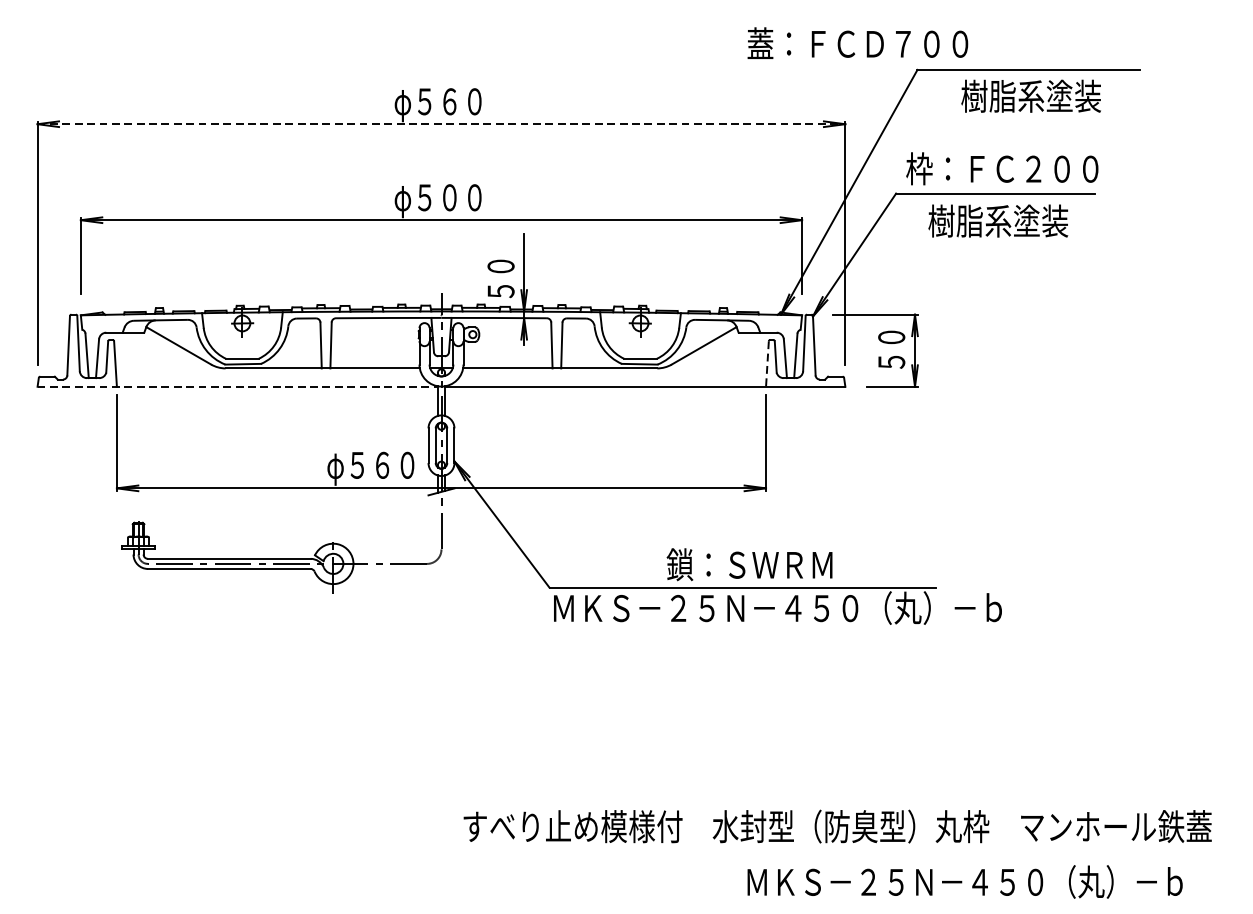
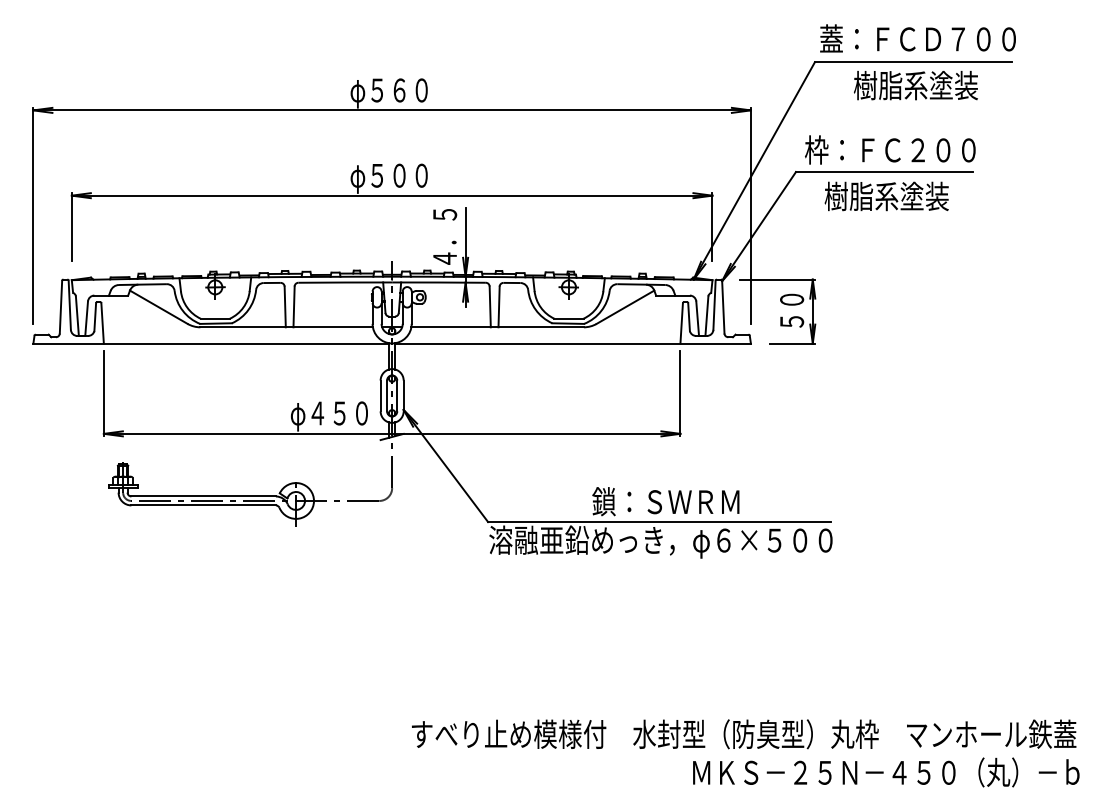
text: (857, 43) -> (917, 38), moved
line: (441, 124) -> (392, 110), dashed -> solid
text: (501, 266) -> (445, 236), ５０ -> ４．５
line: (767, 364) -> (681, 323), dashed -> solid
line: (238, 386) -> (211, 343), dashed -> solid
text: (369, 465) -> (328, 413), φ５６０ -> φ４５０
text: (776, 609) -> (689, 541), ＭＫＳ－２５Ｎ－４５０（丸）－ｂ -> 溶融亜鉛めっき，φ６×５００
text: (965, 881) -> (886, 772), moved

